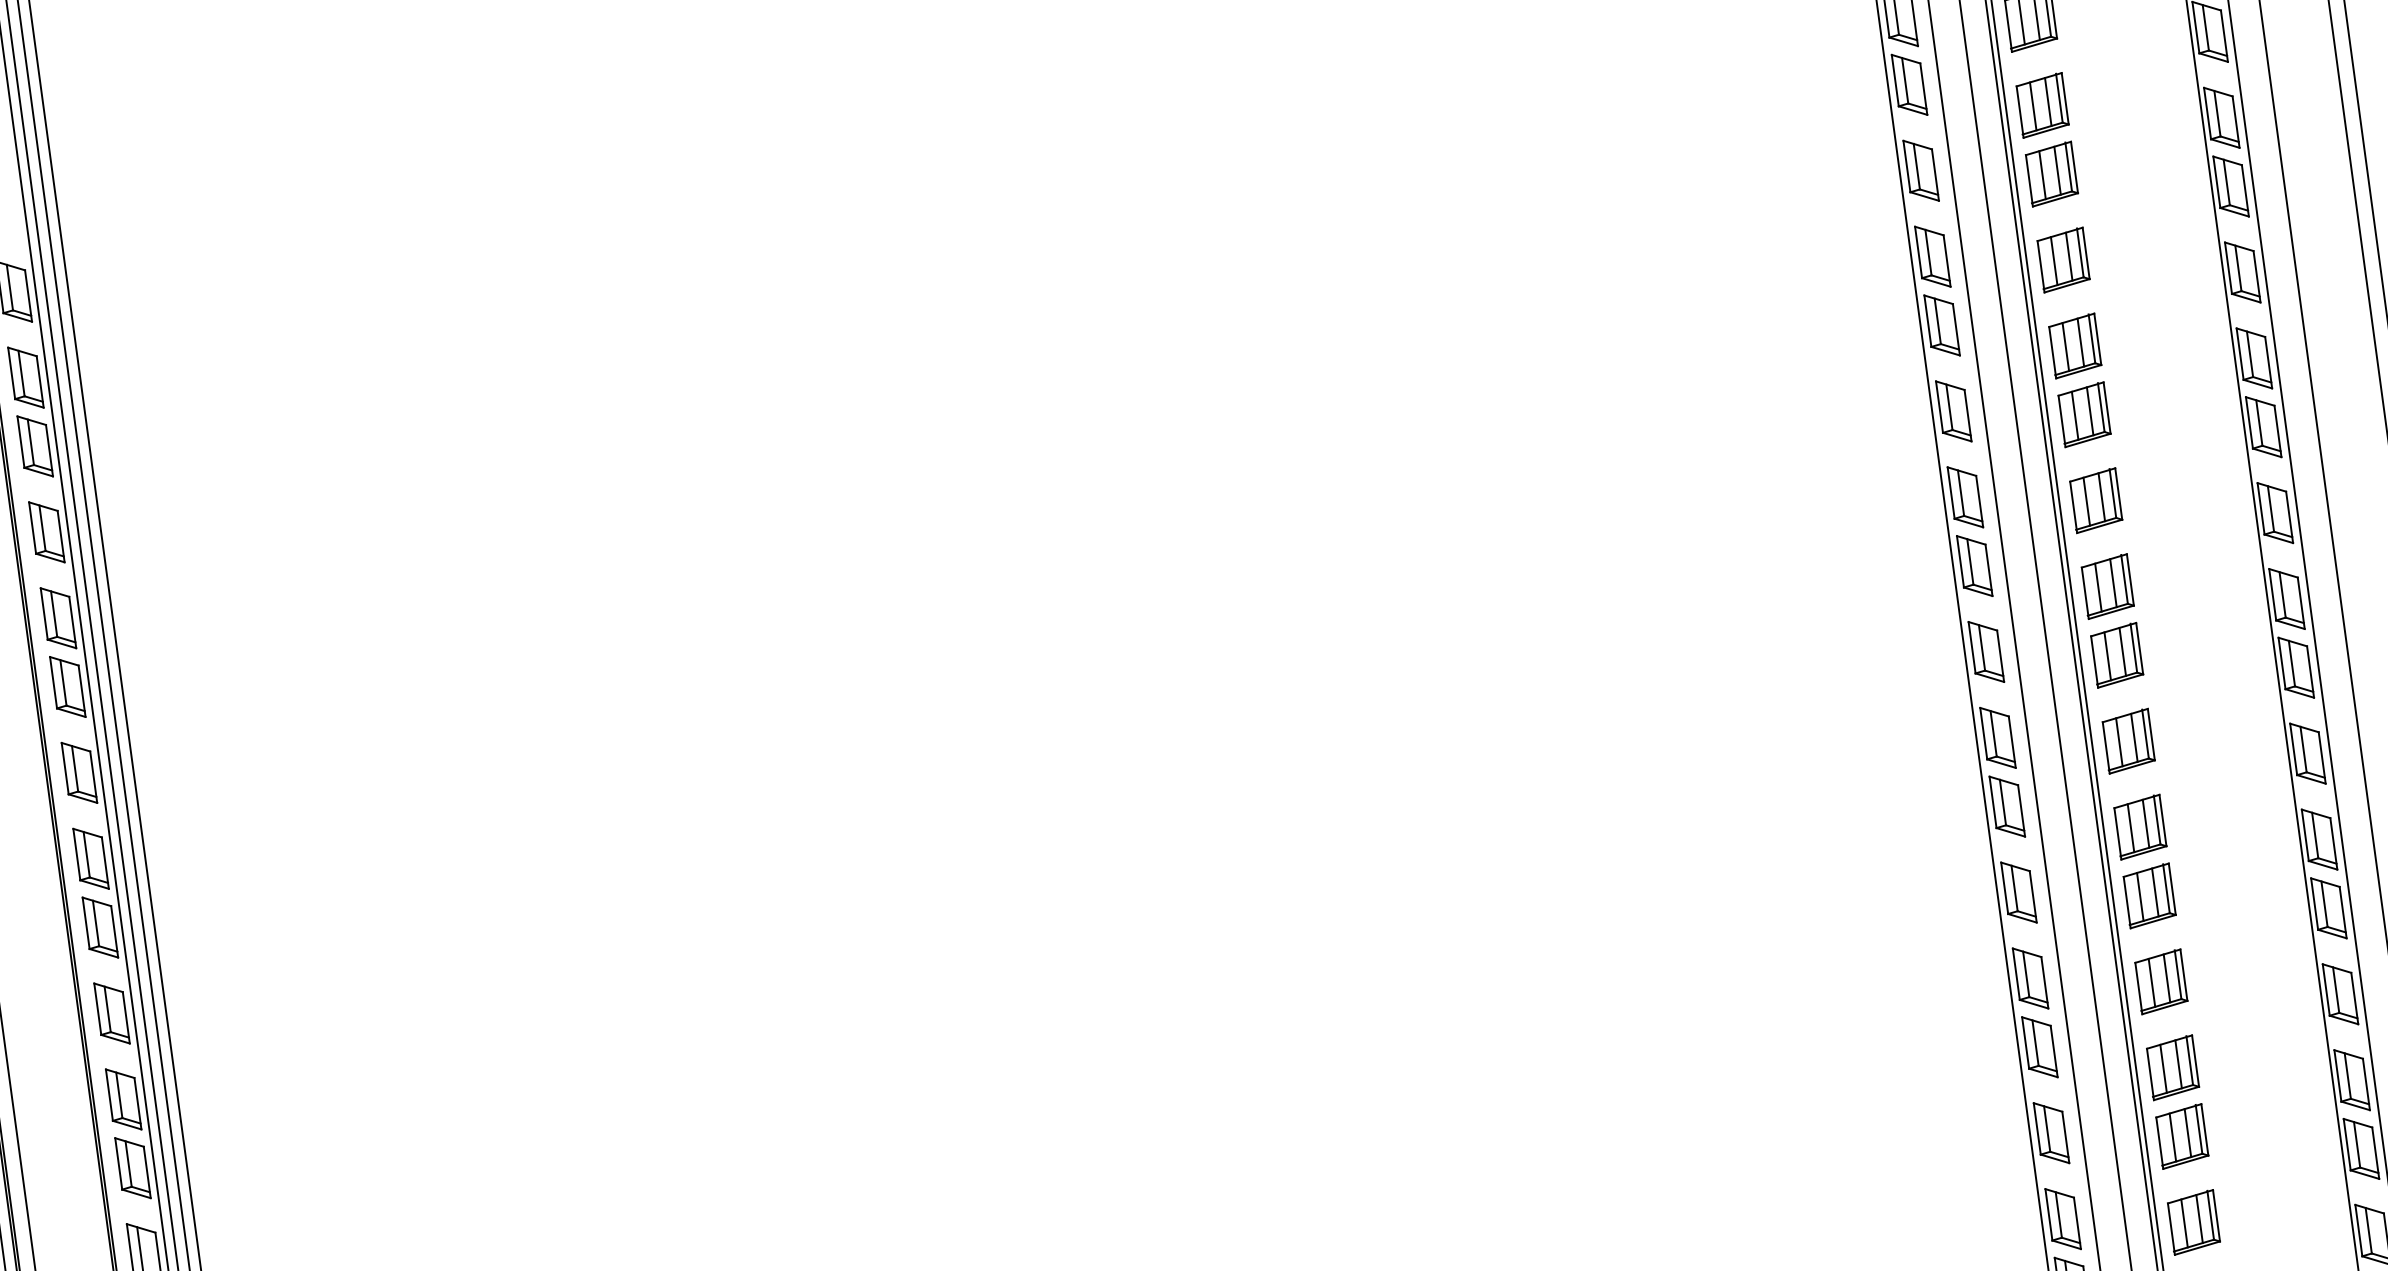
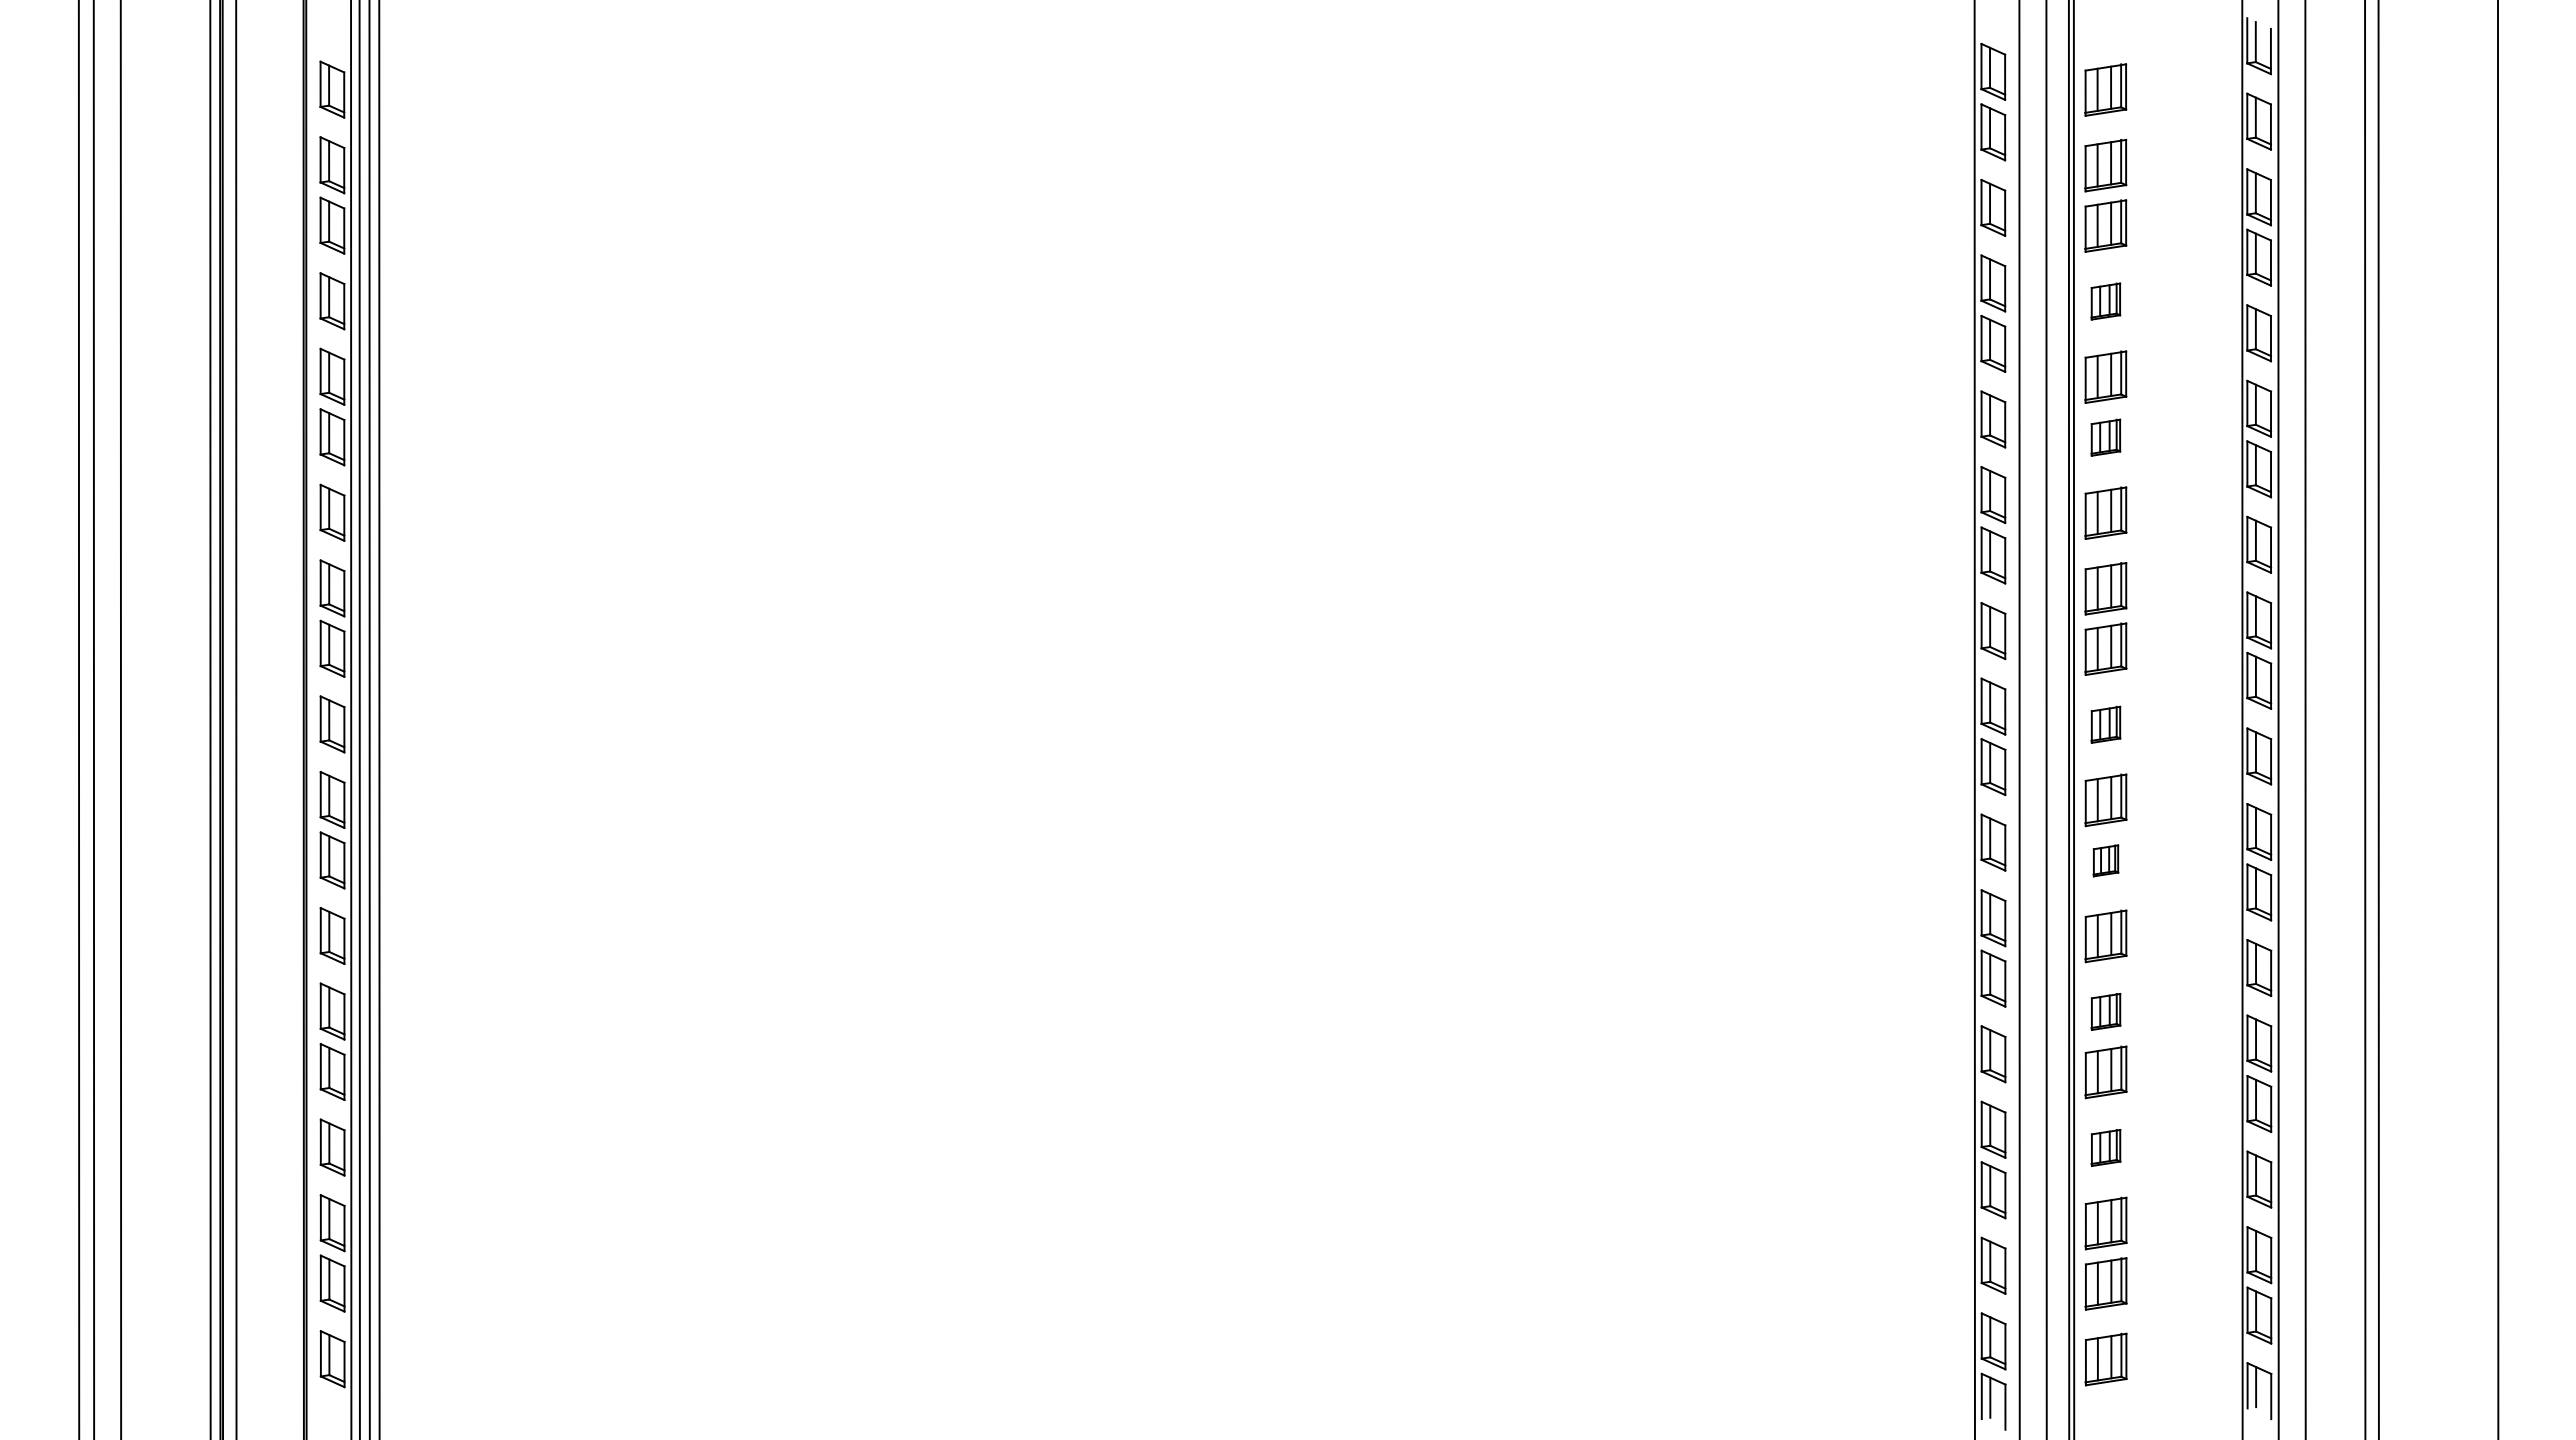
part: (2063, 259) -> (2105, 301), size x0.7
part: (2084, 414) -> (2105, 437), size x0.7
part: (2128, 740) -> (2105, 724), size x0.7
part: (2149, 895) -> (2105, 860), size x0.6
part: (2172, 1067) -> (2105, 1011), size x0.7
part: (2193, 1222) -> (2105, 1147), size x0.7

